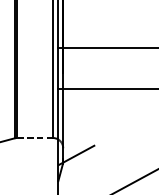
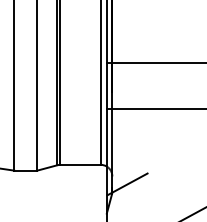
line: (34, 137) -> (80, 164), dashed -> solid

